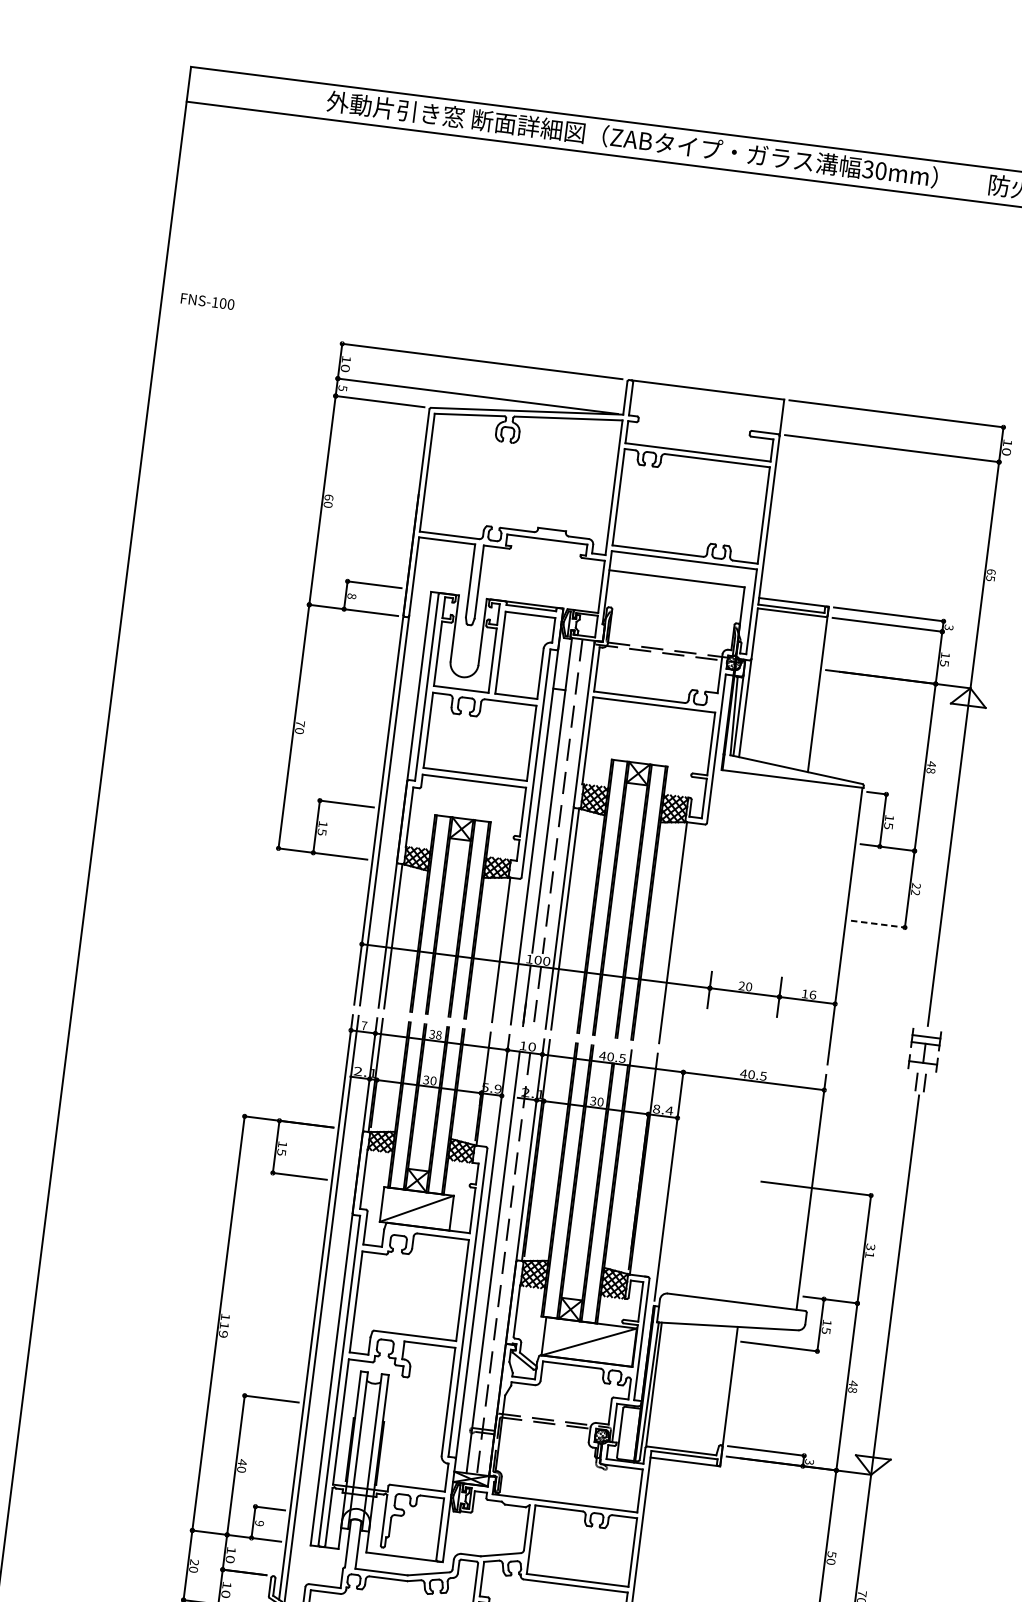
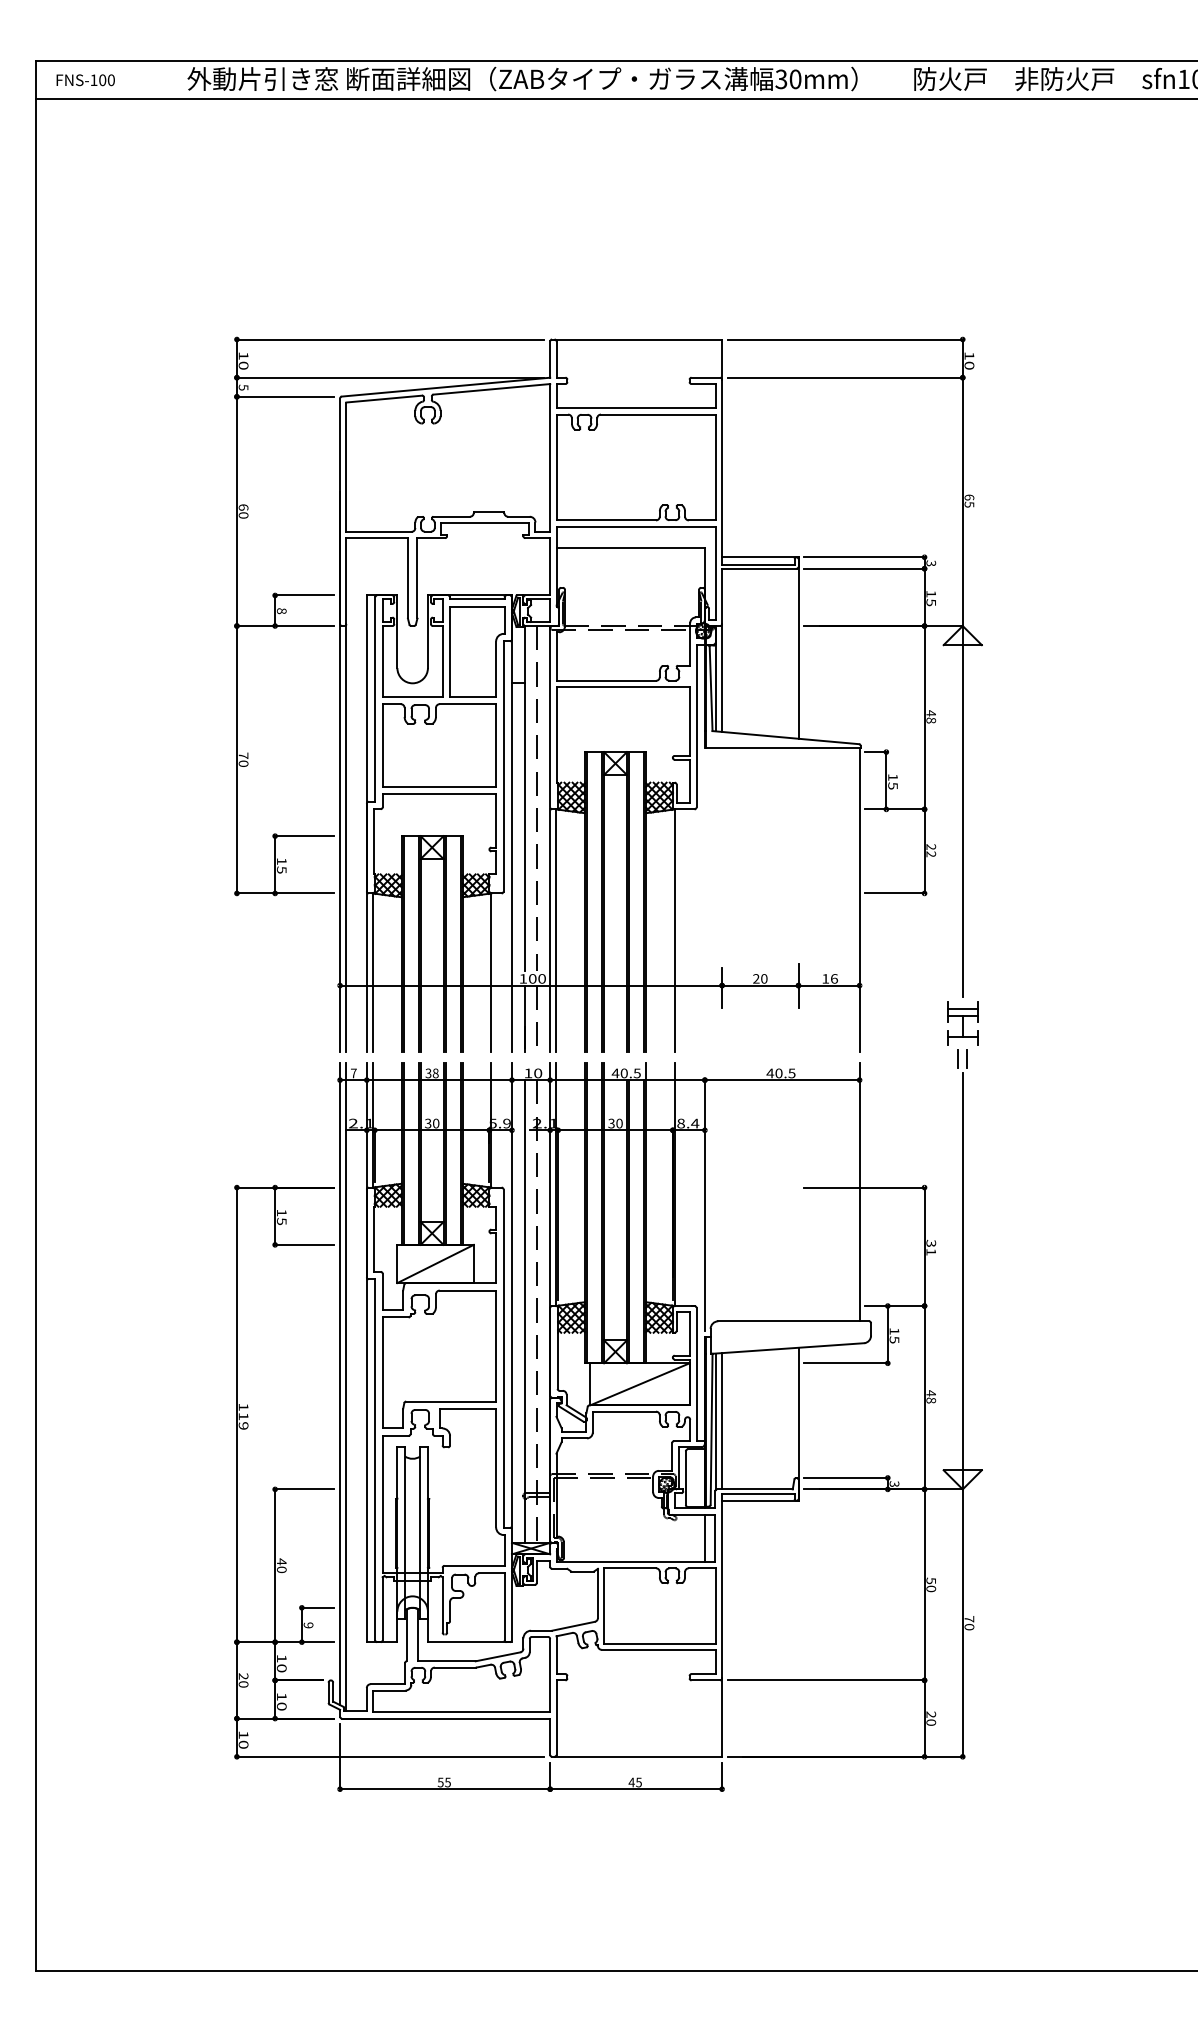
text: (207, 301) -> (85, 80), moved
line: (877, 924) -> (894, 893), dashed -> solid
line: (660, 1385) -> (722, 1421), added
line: (630, 1488) -> (704, 1537), added

